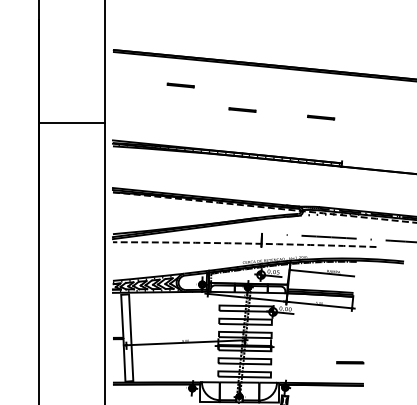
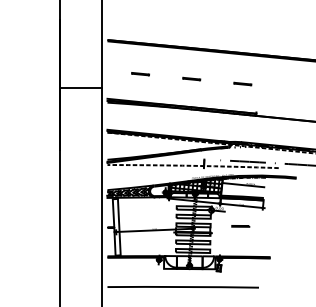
line: (180, 86) -> (140, 74), moved
hatch: (248, 273) -> (195, 185), added
line: (349, 362) -> (240, 226), moved

